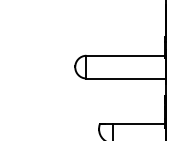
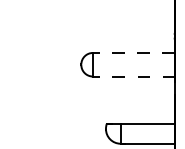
line: (125, 55) -> (133, 52), solid -> dashed
line: (125, 78) -> (133, 76), solid -> dashed

